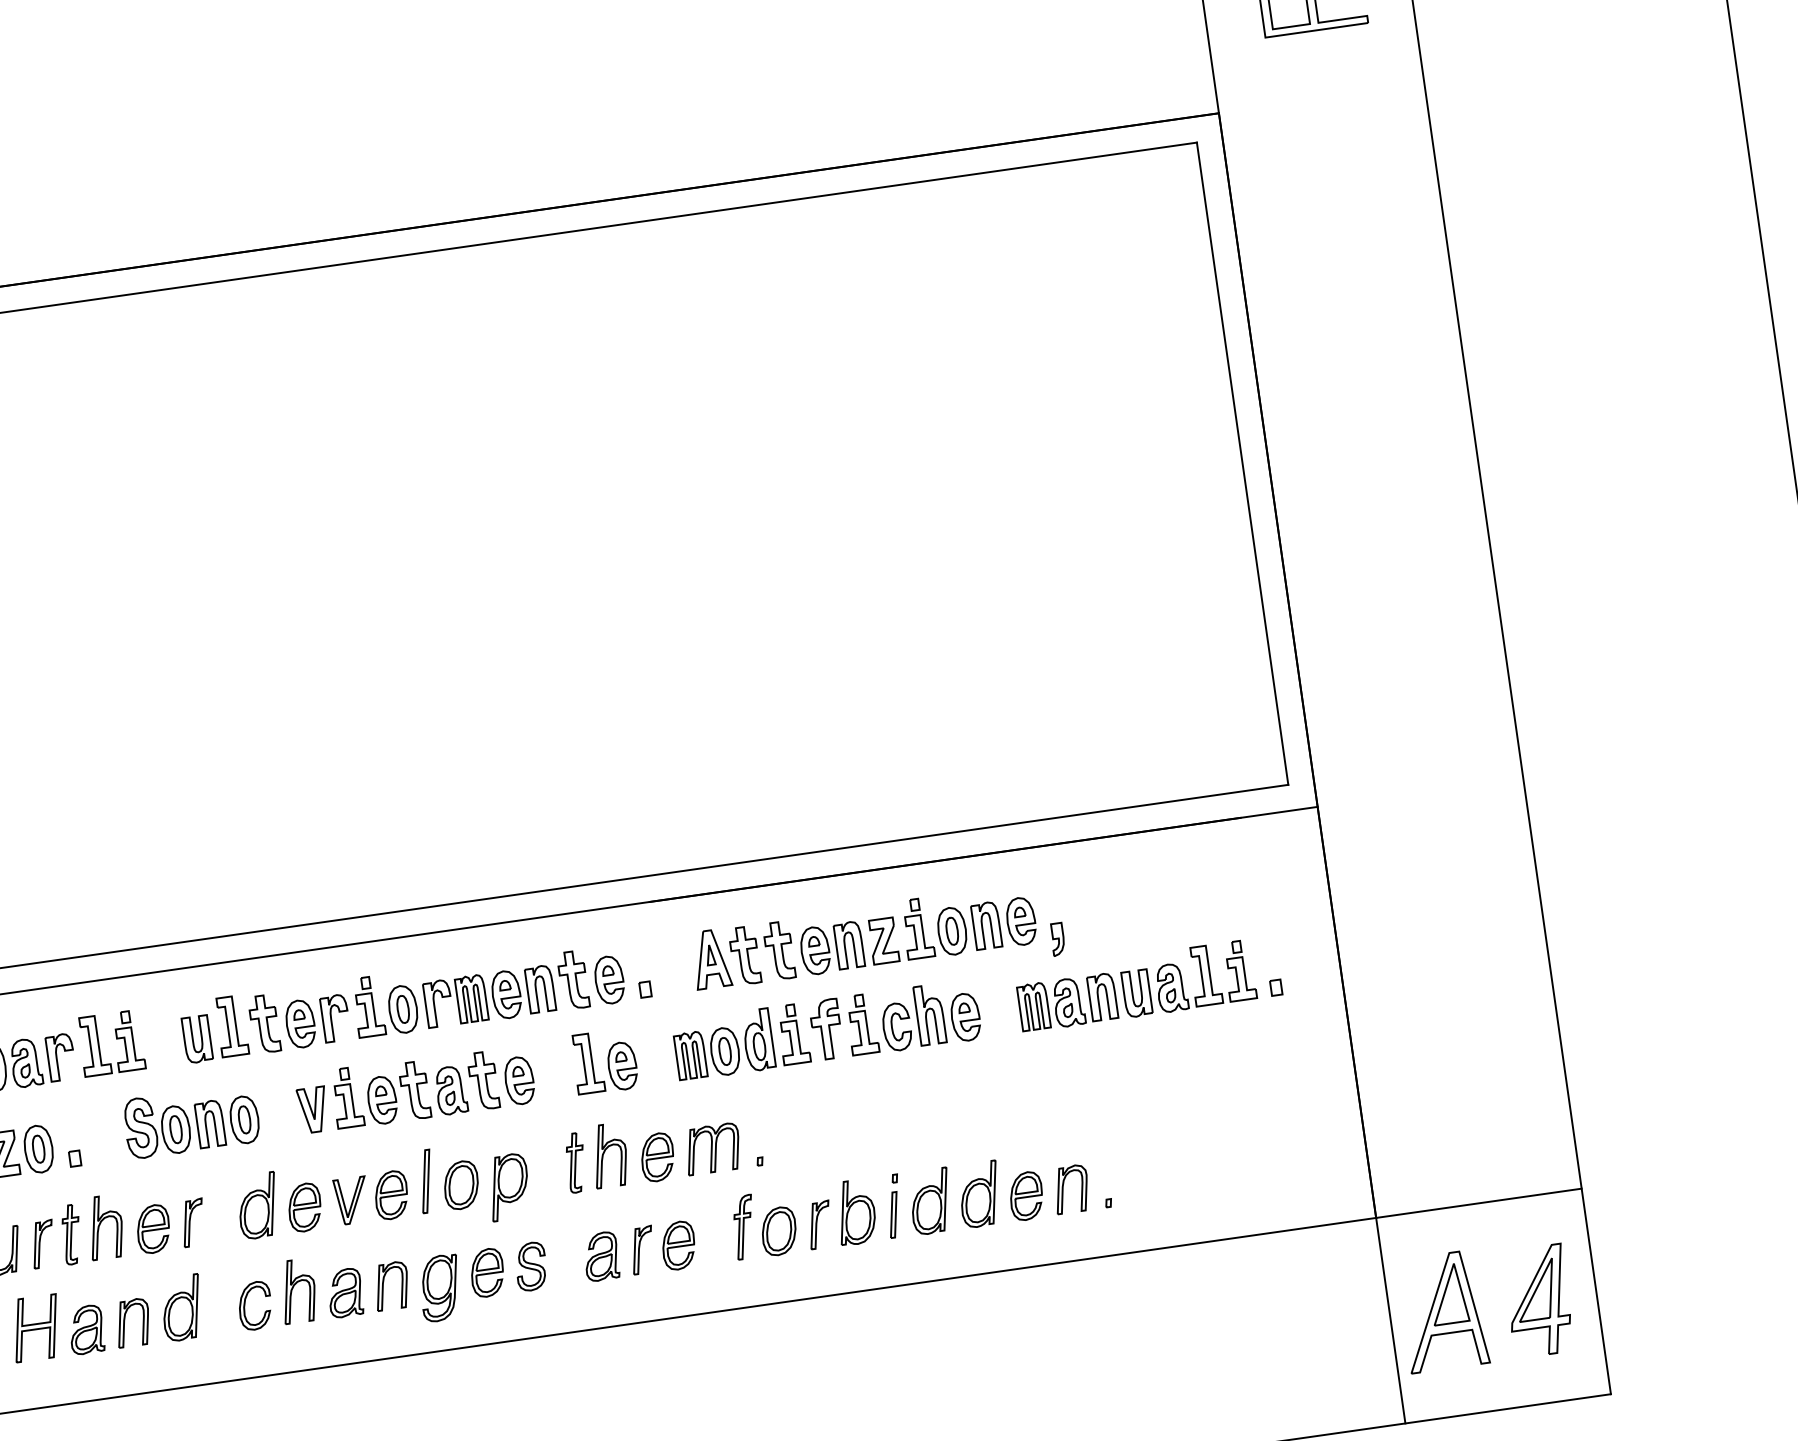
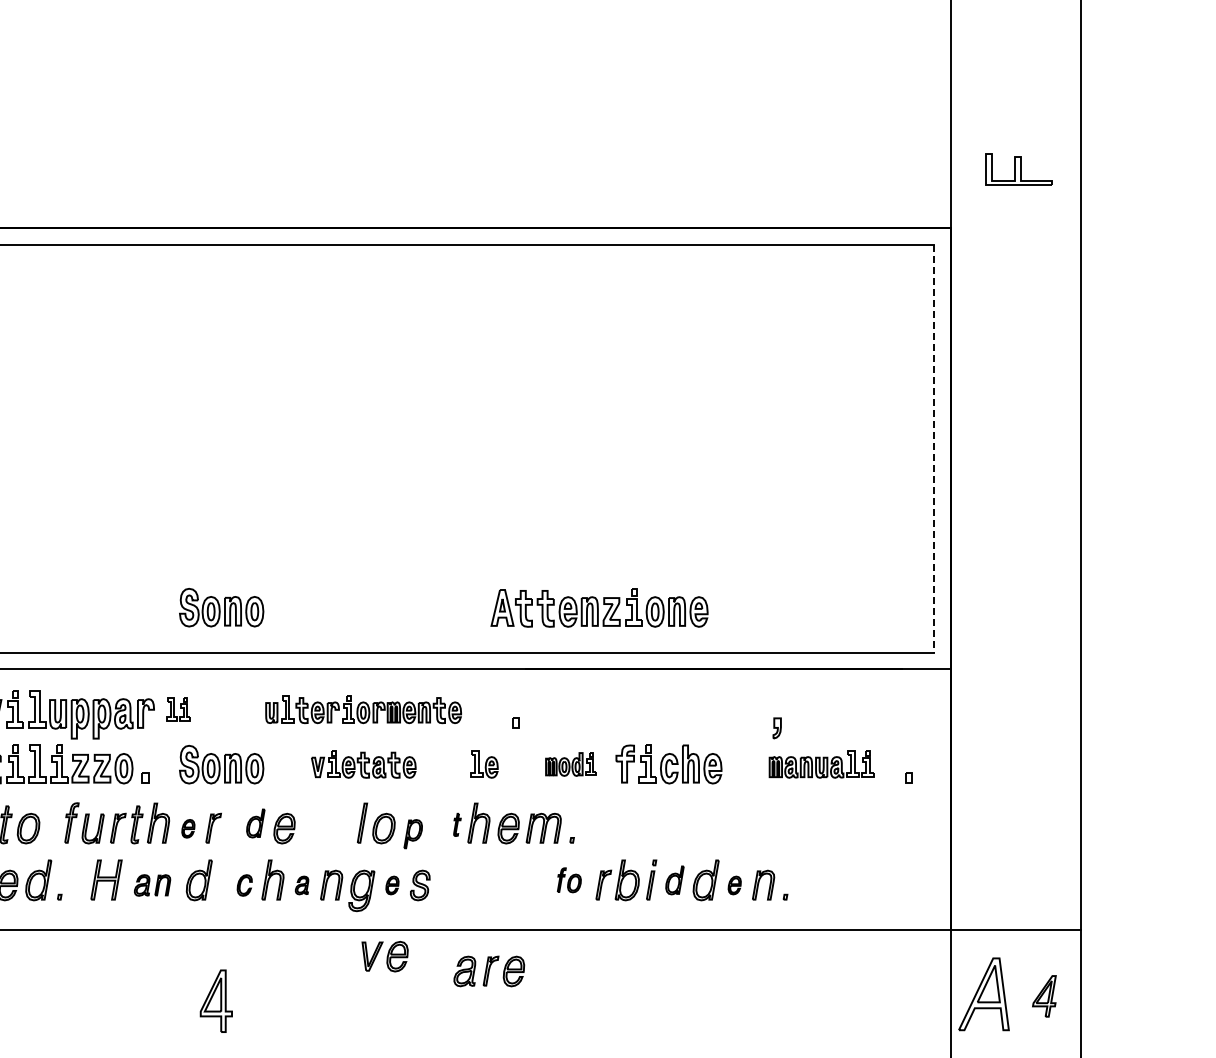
line: (1242, 465) -> (934, 449), solid -> dashed
part: (156, 873) -> (221, 607), added
part: (863, 936) -> (599, 607), moved
part: (1135, 986) -> (821, 764), size x0.7
part: (402, 1002) -> (363, 709), size x0.7
part: (740, 1042) -> (570, 764), size x0.6
part: (111, 1043) -> (178, 709), size x0.6
part: (605, 1061) -> (484, 764), size x0.7
part: (414, 1088) -> (363, 764), size x0.7
part: (576, 1162) -> (457, 824), size x0.6
part: (507, 1188) -> (412, 834), size x0.7
part: (1025, 1196) -> (734, 885), size x0.6
part: (370, 1197) -> (384, 956), moved
part: (930, 1201) -> (674, 880), size x0.7
part: (258, 1205) -> (255, 823), size x0.7
part: (764, 1225) -> (569, 880), size x0.6
part: (153, 1228) -> (188, 828), size x0.6
part: (640, 1251) -> (489, 971), moved
part: (487, 1272) -> (392, 885), size x0.6
part: (344, 1293) -> (301, 885), size x0.6
part: (1538, 1301) -> (1044, 996), size x0.6
part: (254, 1305) -> (244, 885), size x0.7
part: (109, 1326) -> (152, 885), size x0.7

